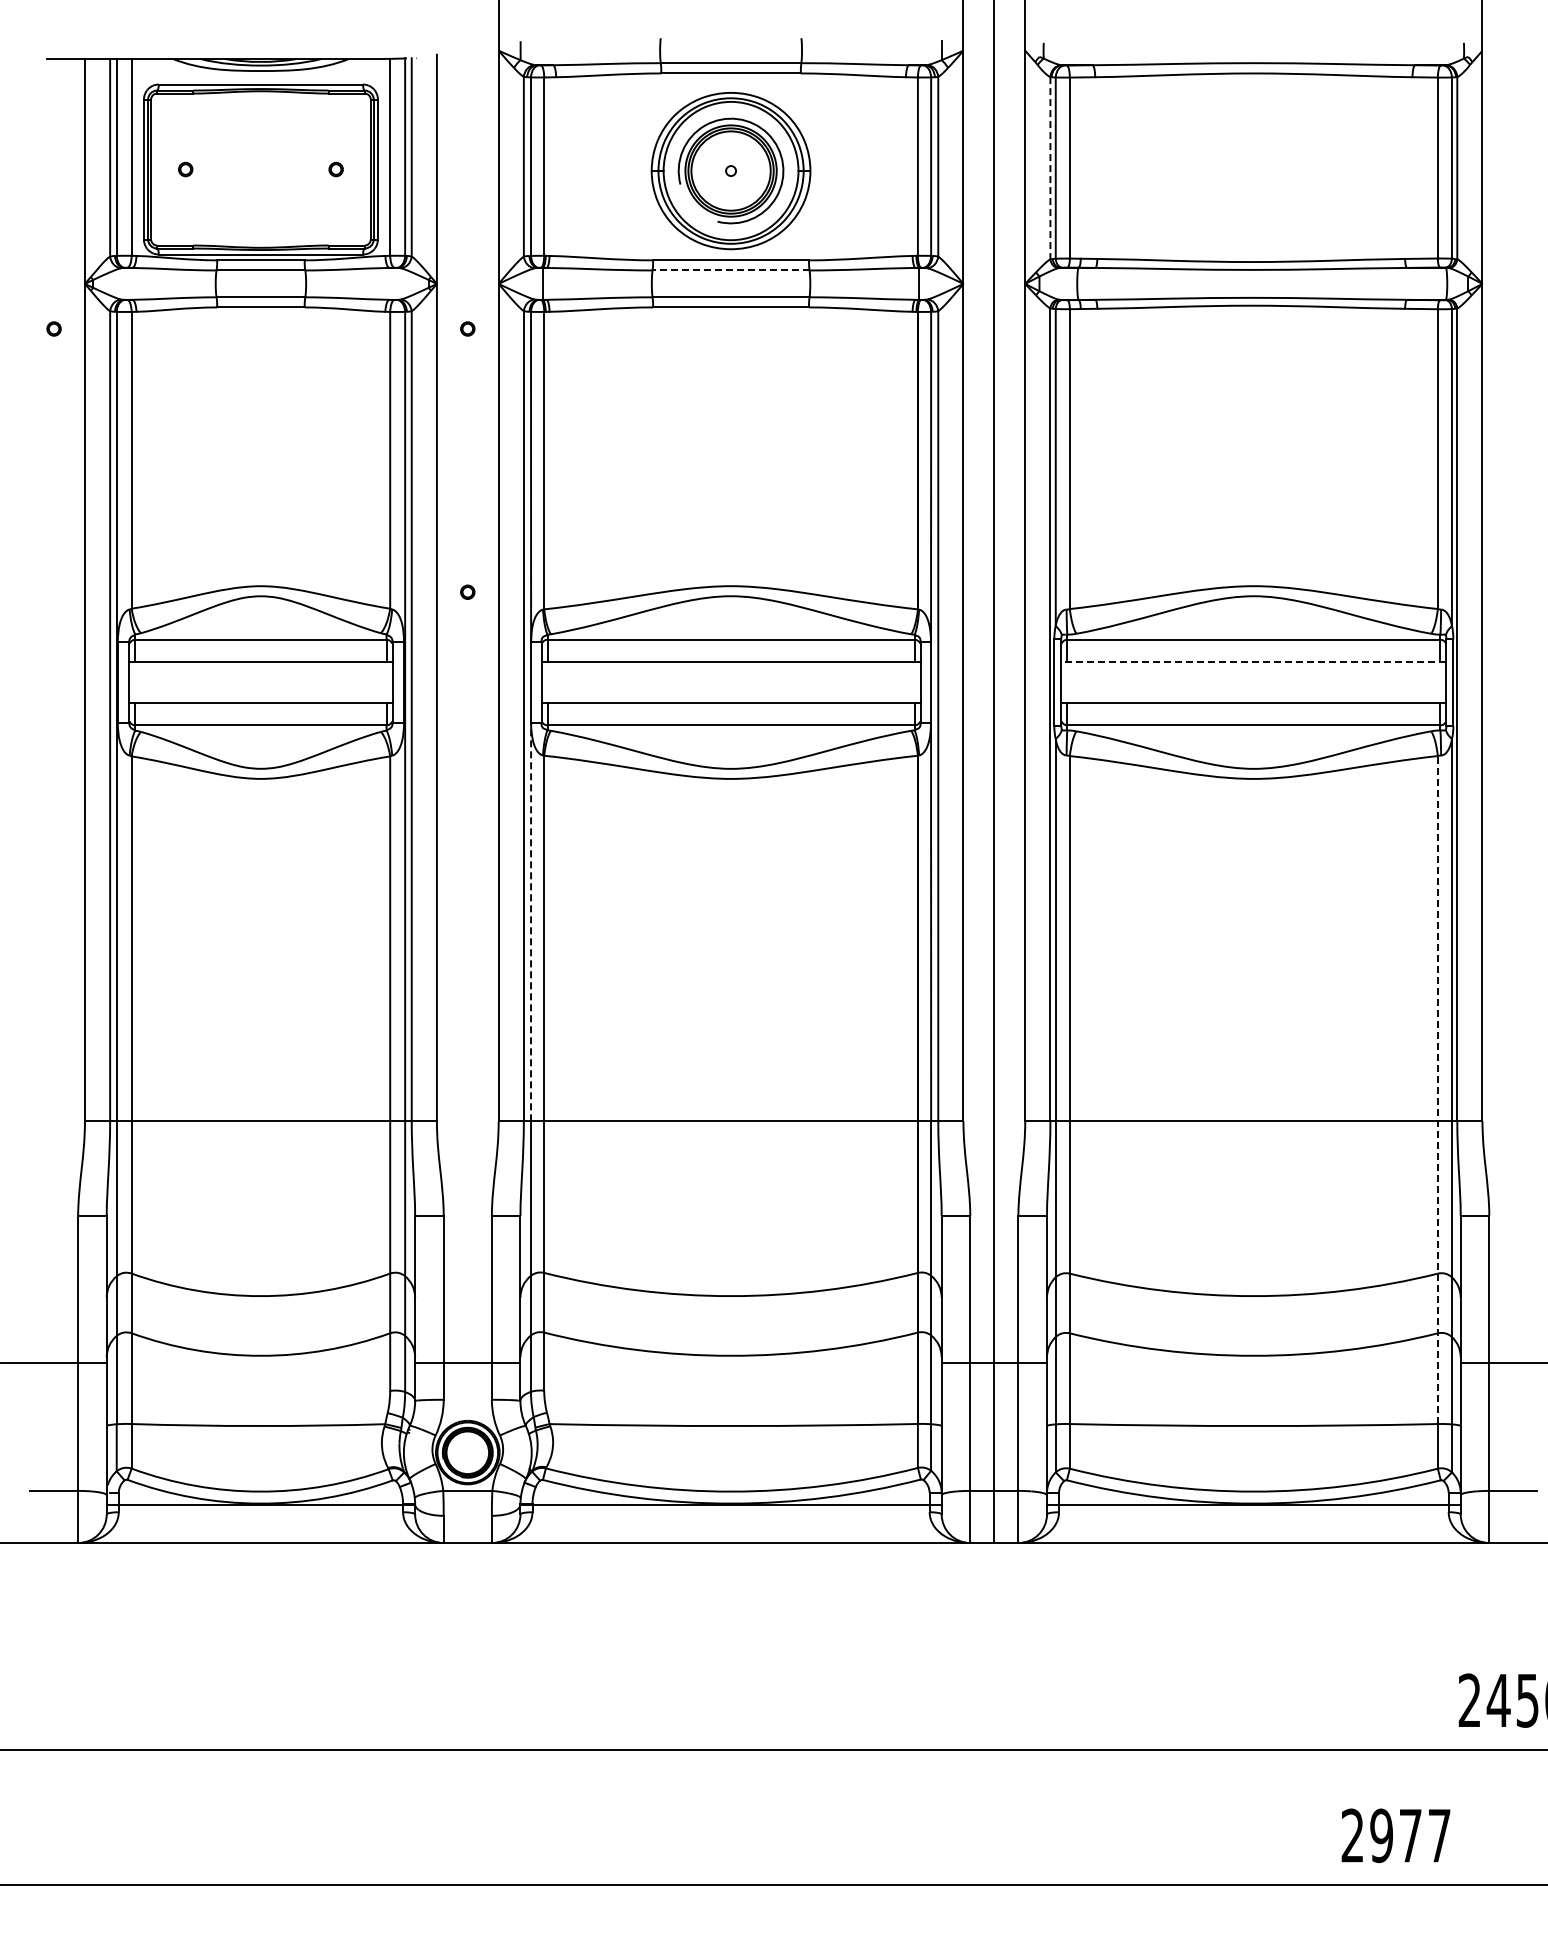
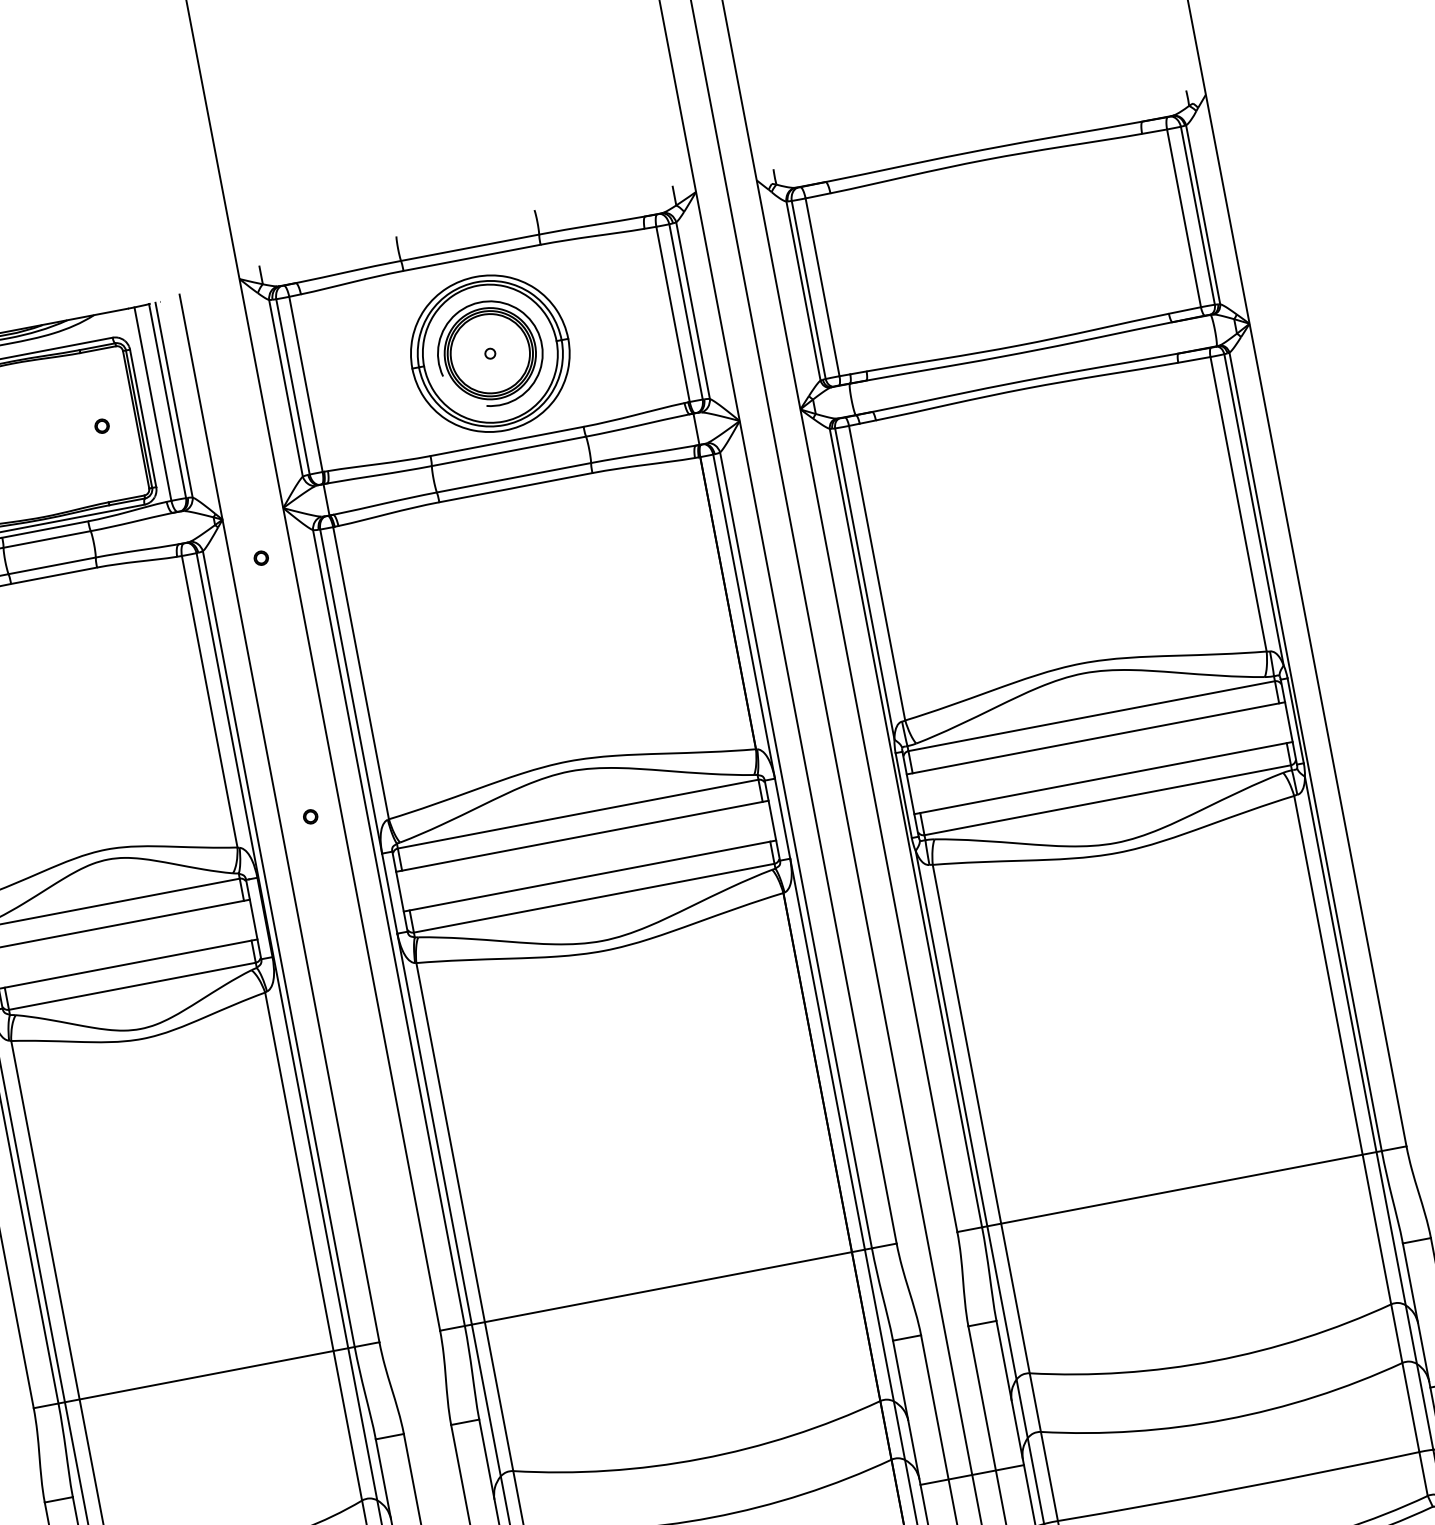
line: (1050, 168) -> (803, 291), dashed -> solid
line: (730, 270) -> (508, 451), dashed -> solid
line: (1253, 662) -> (1095, 738), dashed -> solid
line: (531, 921) -> (434, 1128), dashed -> solid
line: (1437, 1090) -> (1356, 1124), dashed -> solid

